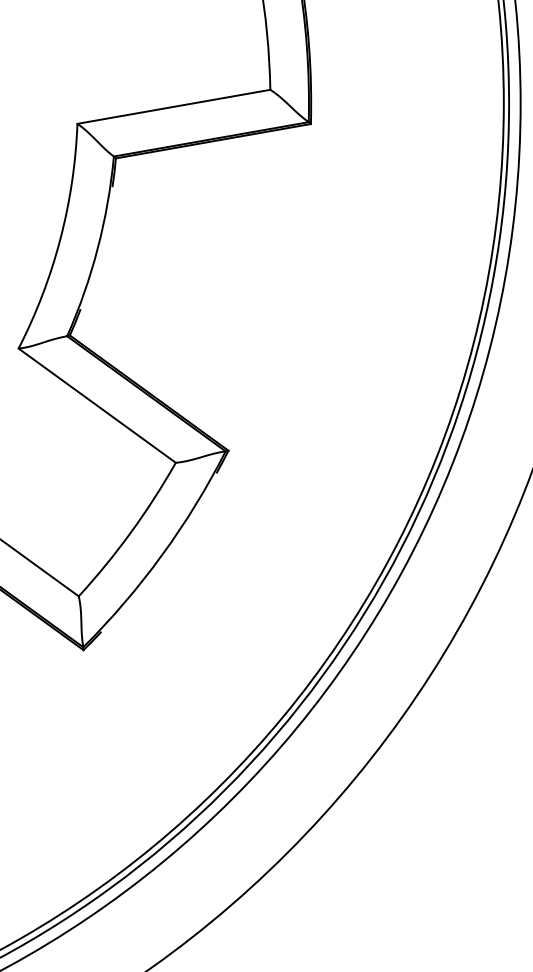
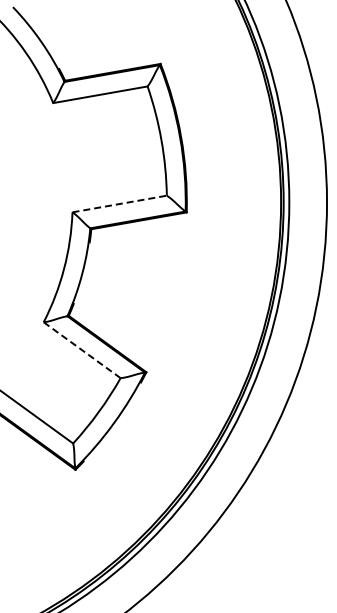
line: (173, 107) -> (119, 204), solid -> dashed
line: (97, 406) -> (82, 350), solid -> dashed

